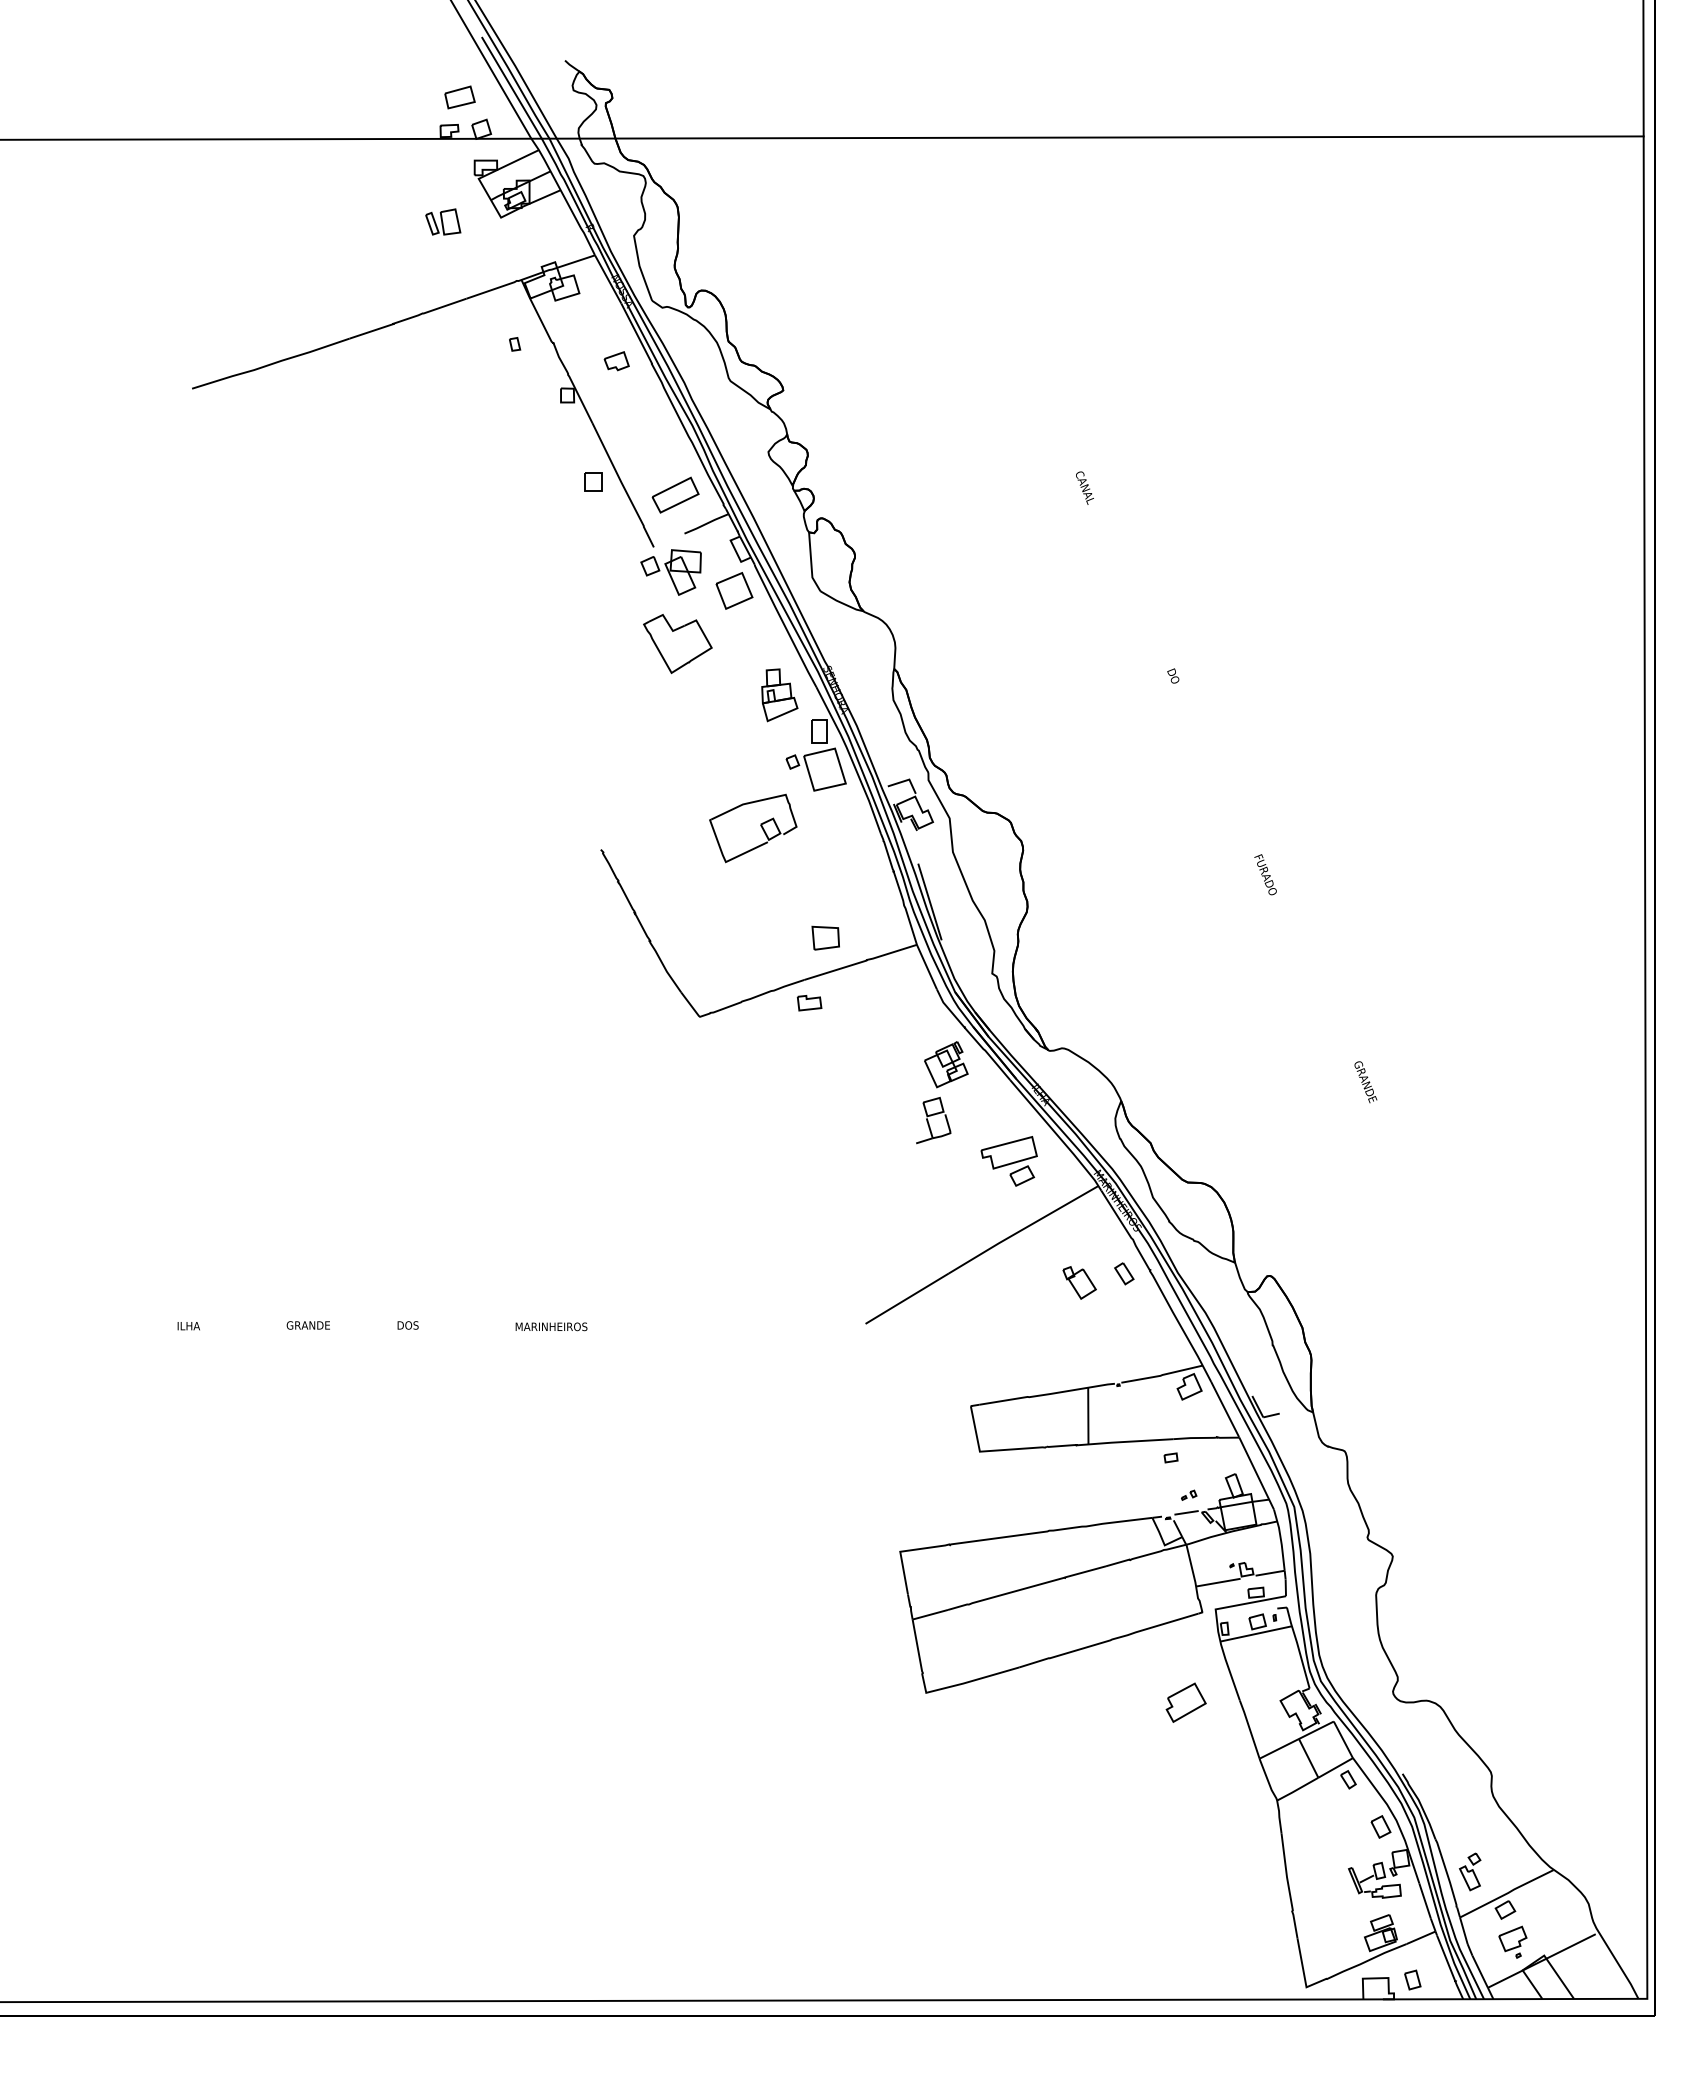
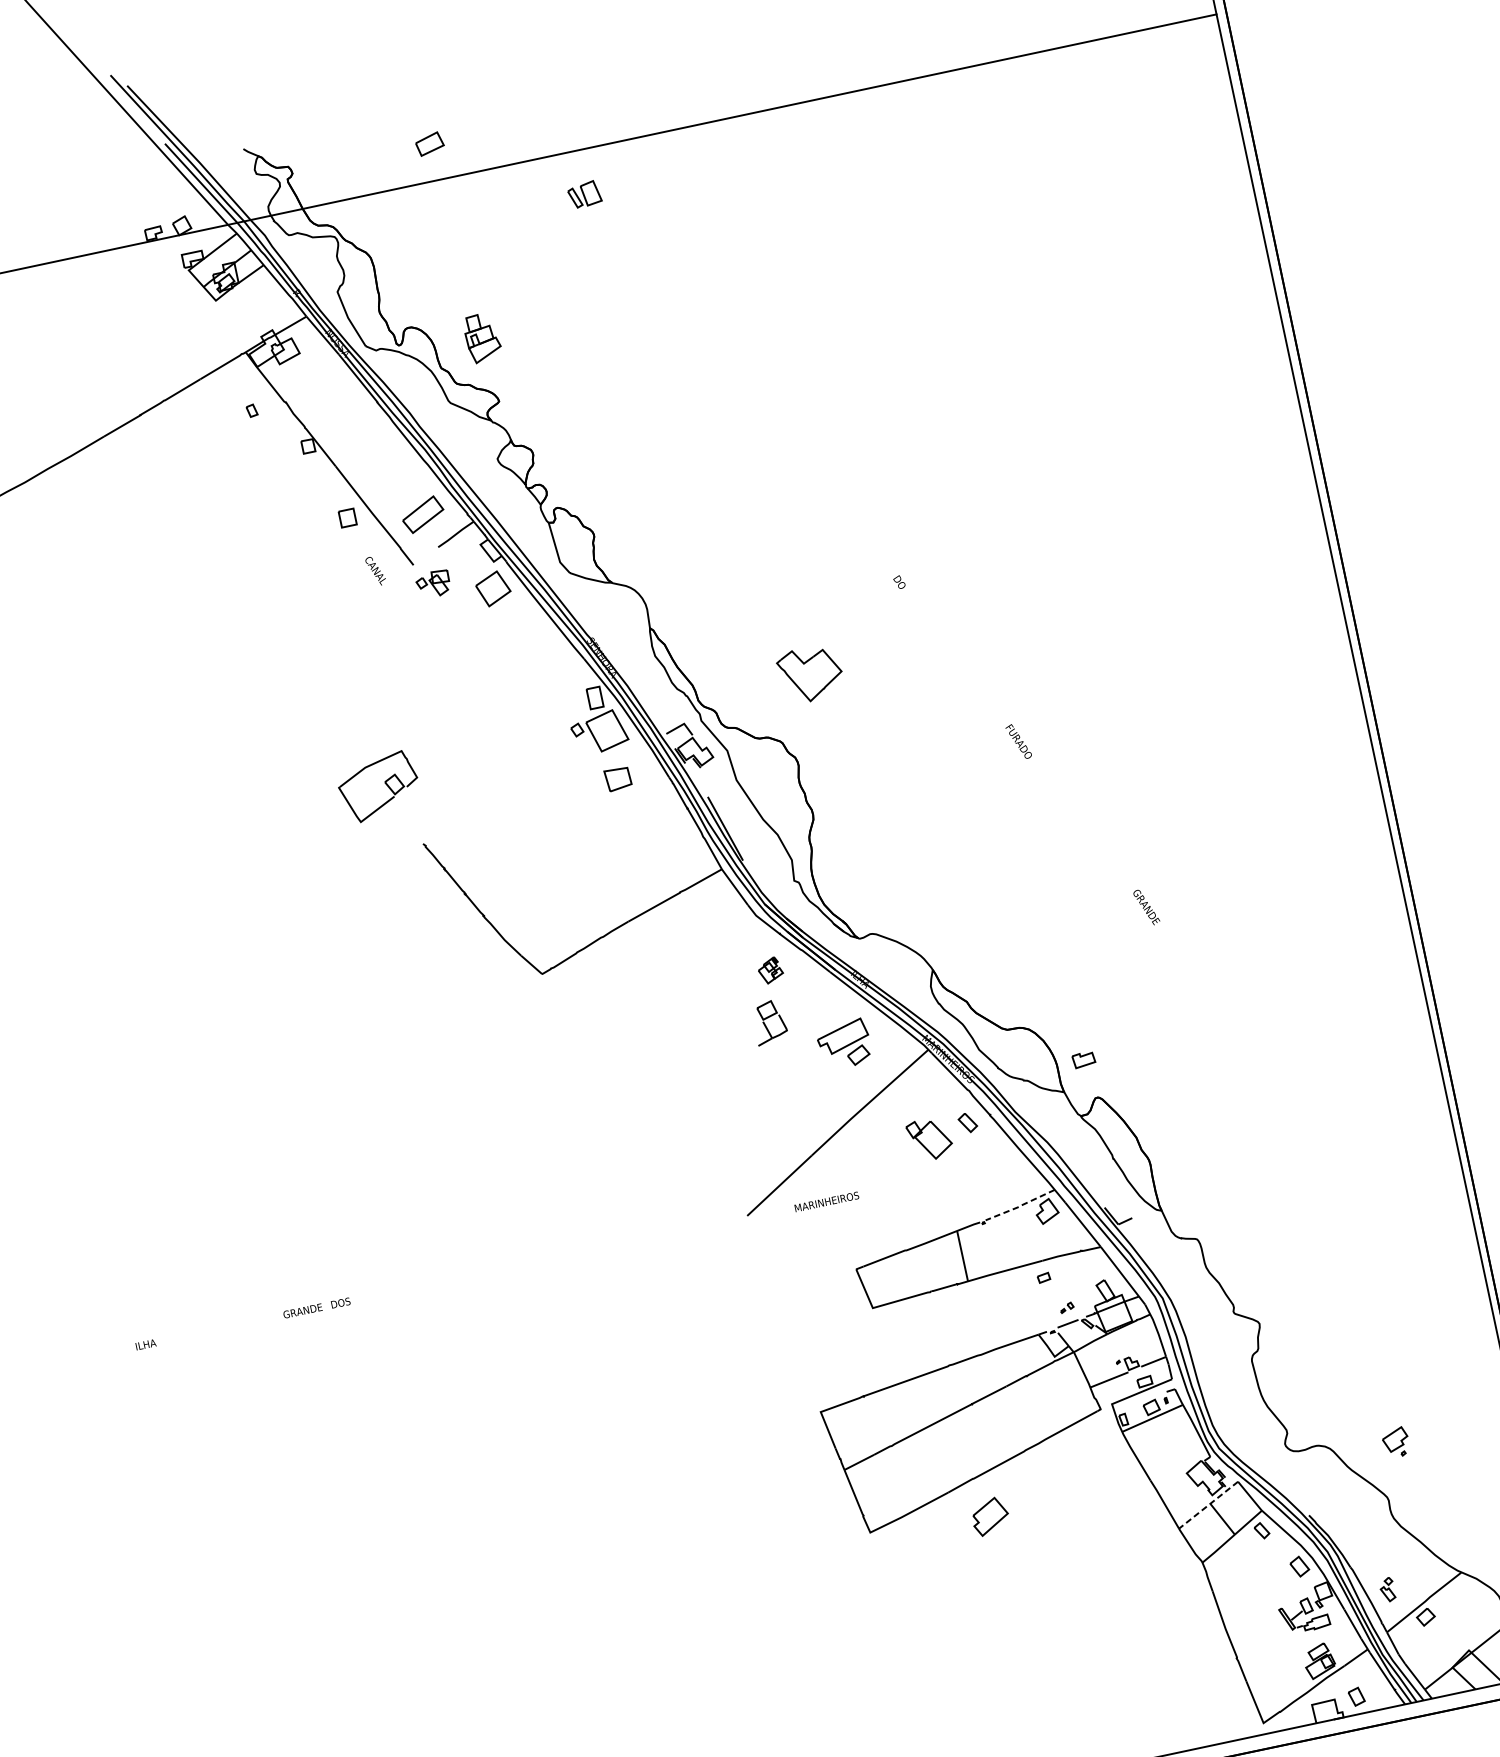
part: (459, 97) -> (429, 144), moved
part: (443, 221) -> (584, 194), moved
part: (616, 361) -> (345, 406), removed
text: (1084, 487) -> (375, 570), moved
part: (670, 572) -> (433, 584), size x0.6
part: (677, 643) -> (810, 673), moved
part: (779, 695) -> (482, 338), moved
part: (760, 826) -> (385, 783), moved
part: (825, 937) -> (617, 778), moved
part: (809, 1003) -> (1083, 1060), moved
part: (946, 1064) -> (770, 970), size x0.6
part: (1079, 1282) -> (929, 1139), size x1.4
text: (307, 1325) -> (302, 1311), moved
text: (551, 1326) -> (826, 1201), moved
line: (1161, 1375) -> (1020, 1206), solid -> dashed
part: (1185, 1702) -> (989, 1516), moved
line: (1296, 1740) -> (1208, 1505), solid -> dashed
part: (1470, 1871) -> (1387, 1589), size x0.7
part: (1512, 1941) -> (1395, 1442), moved

